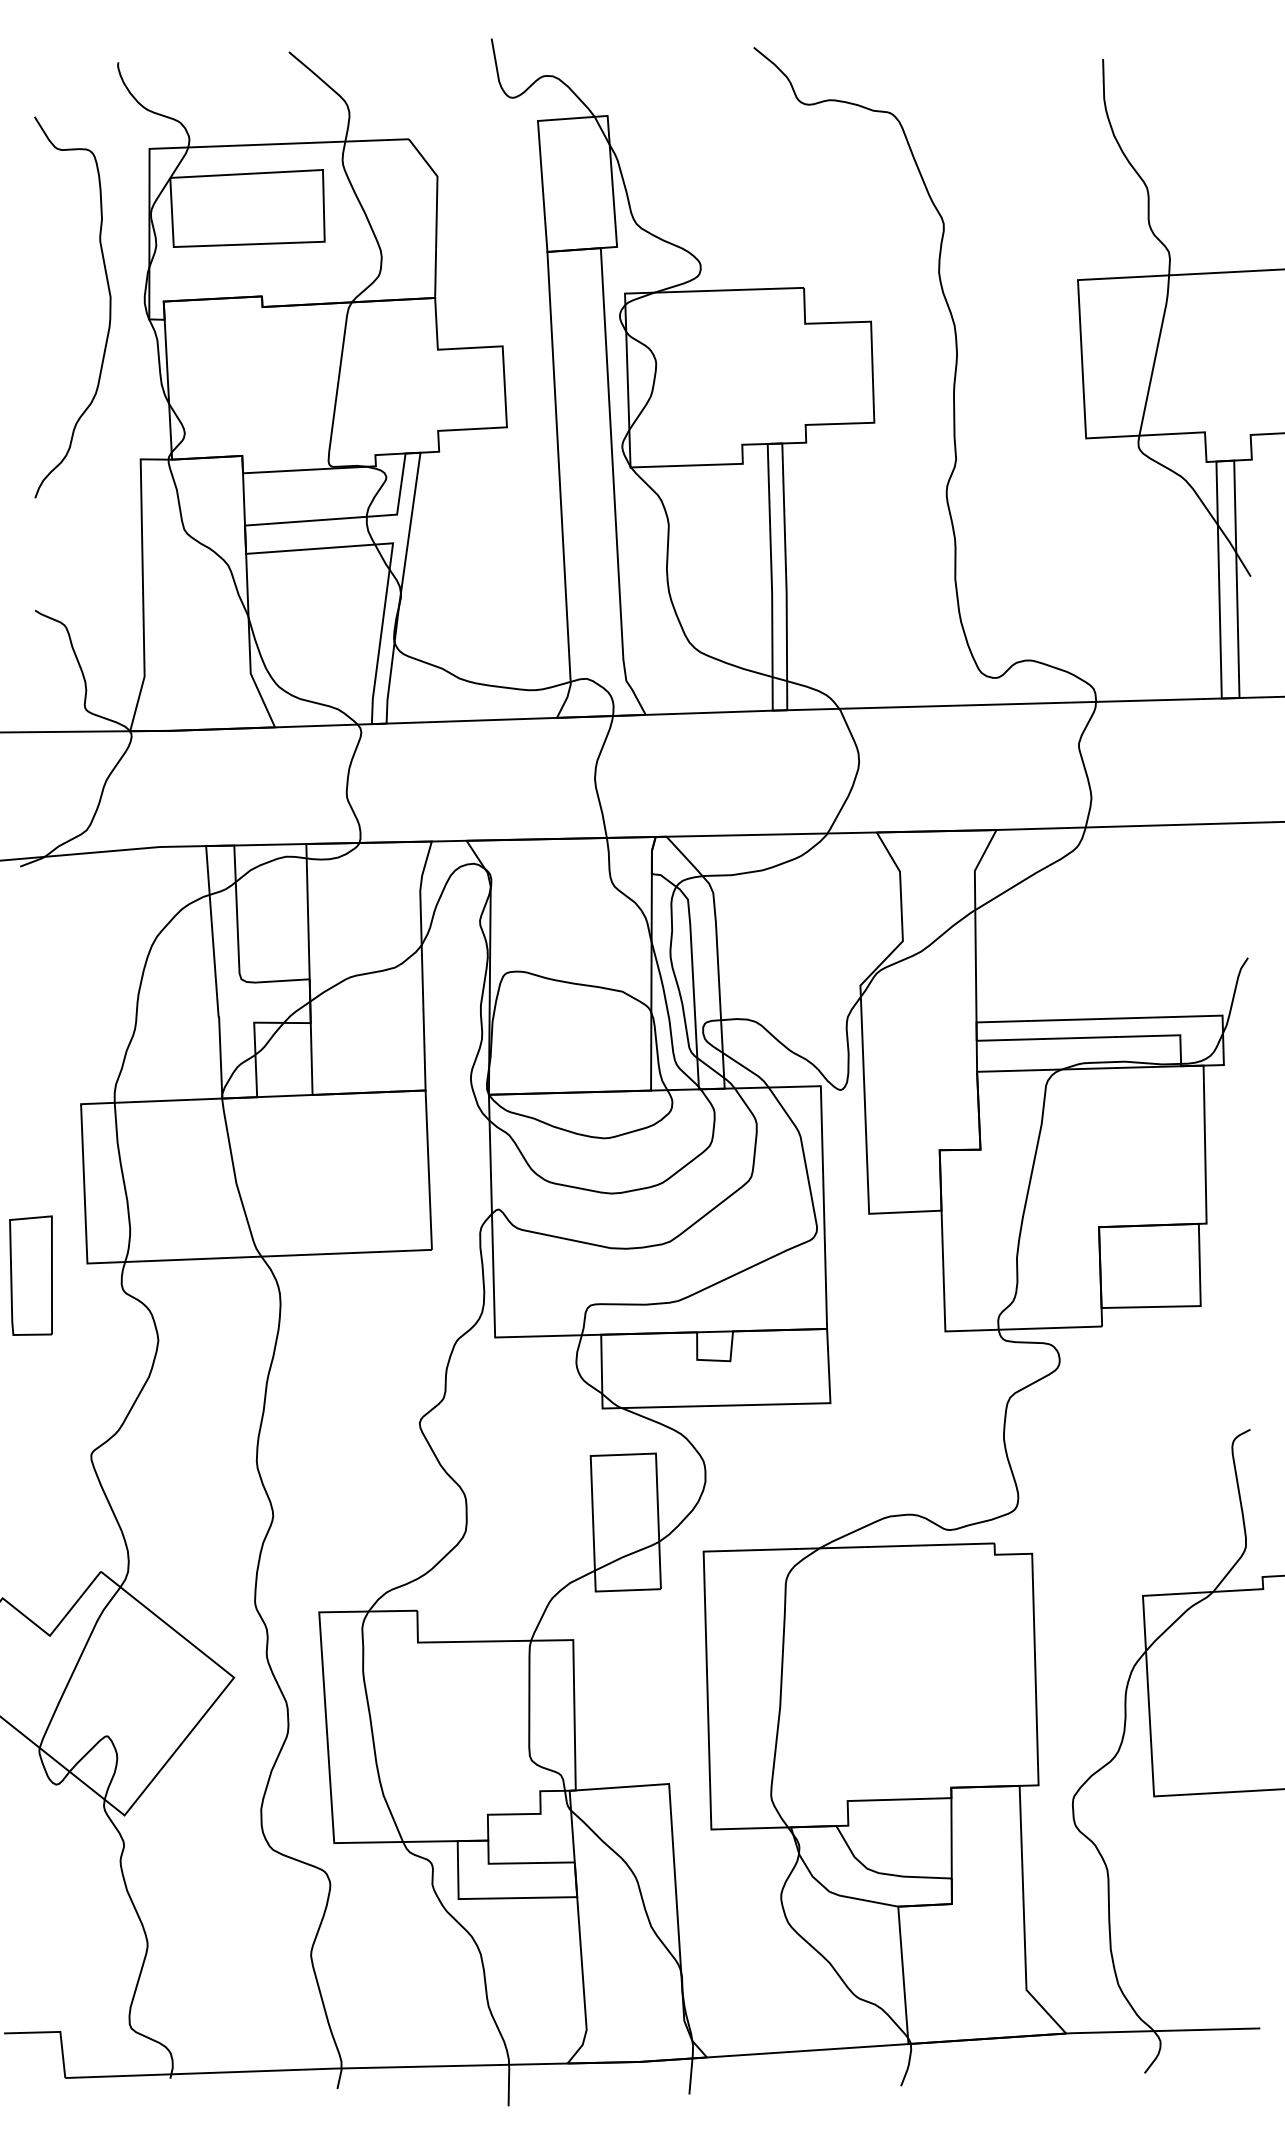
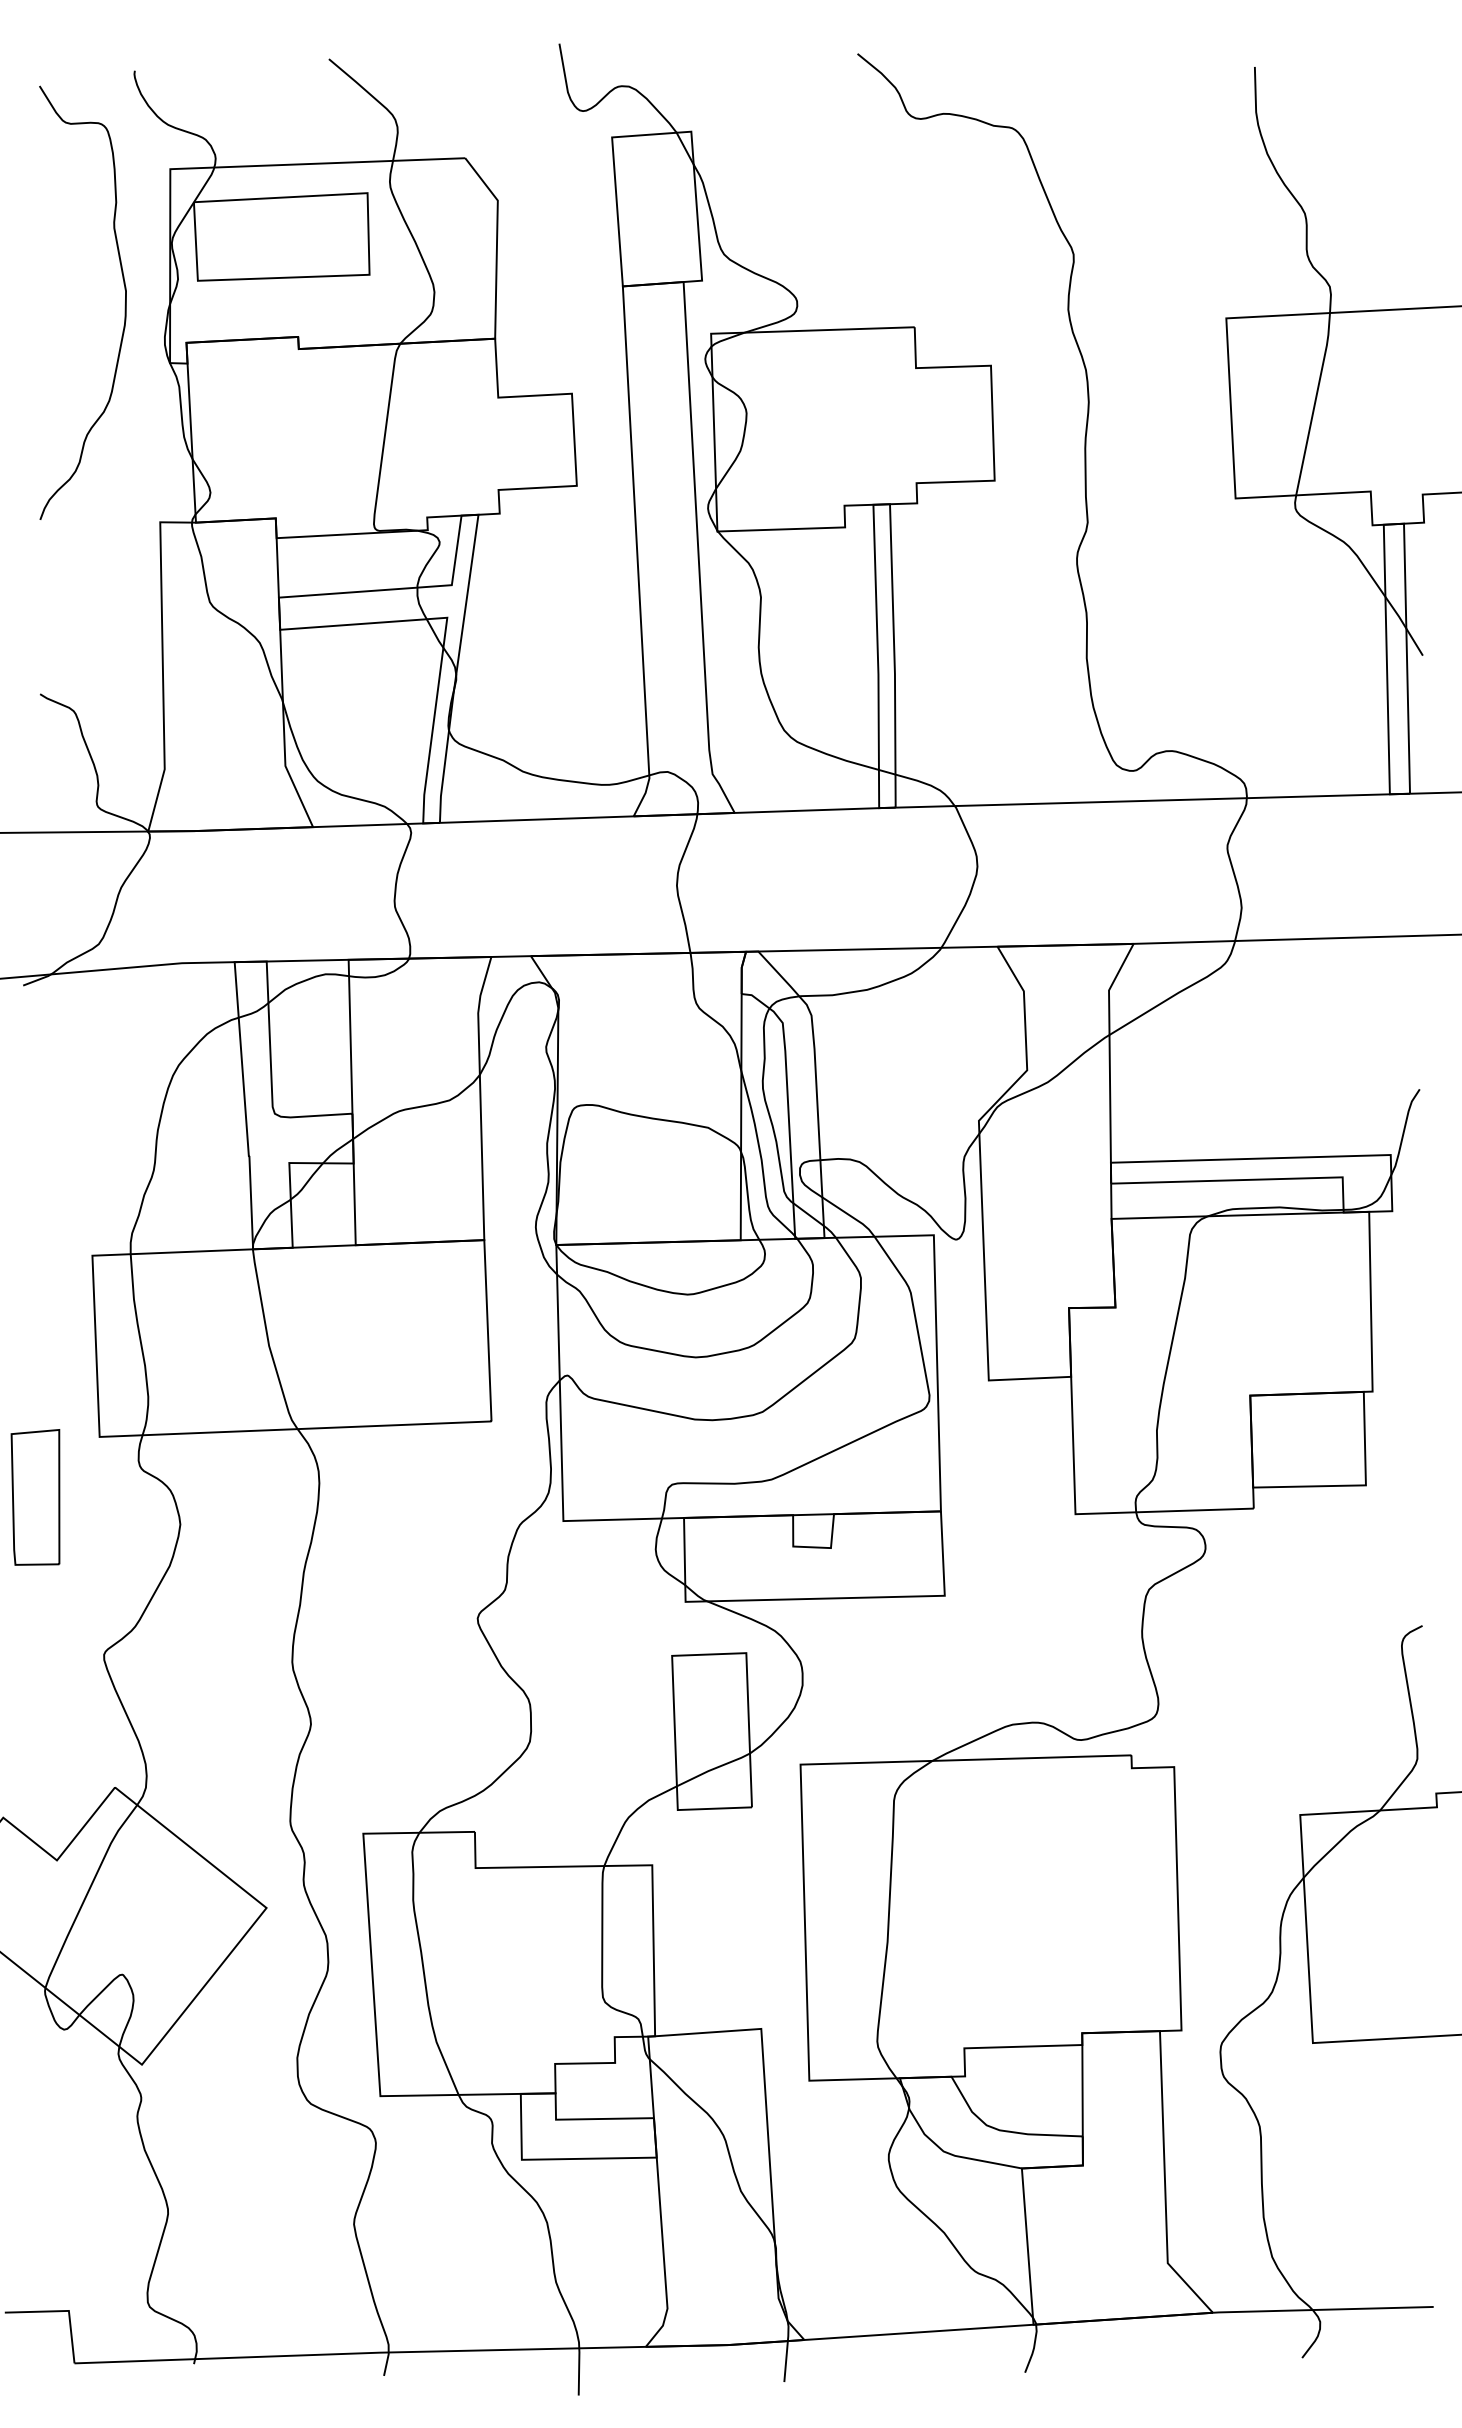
curve: (109, 307) -> (124, 302), moved
part: (30, 1275) -> (34, 1497), moved

